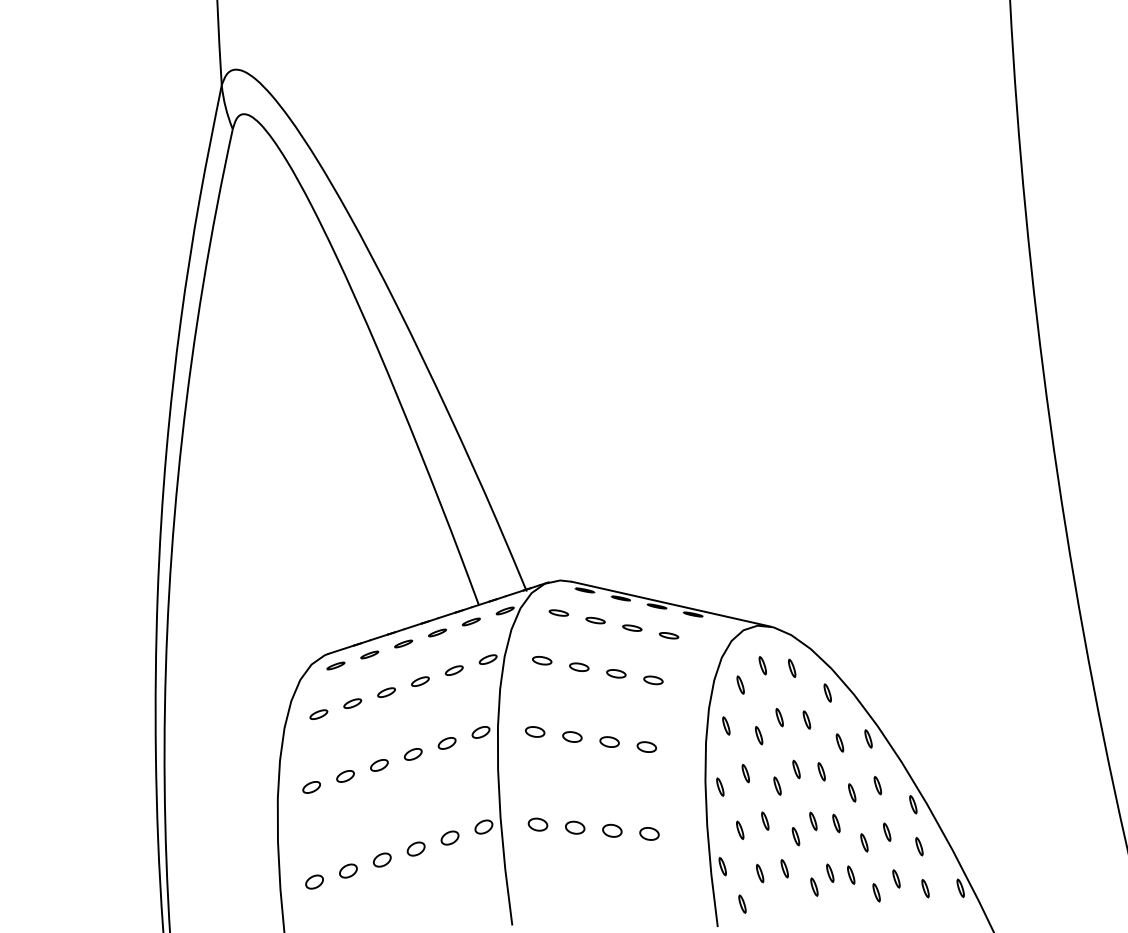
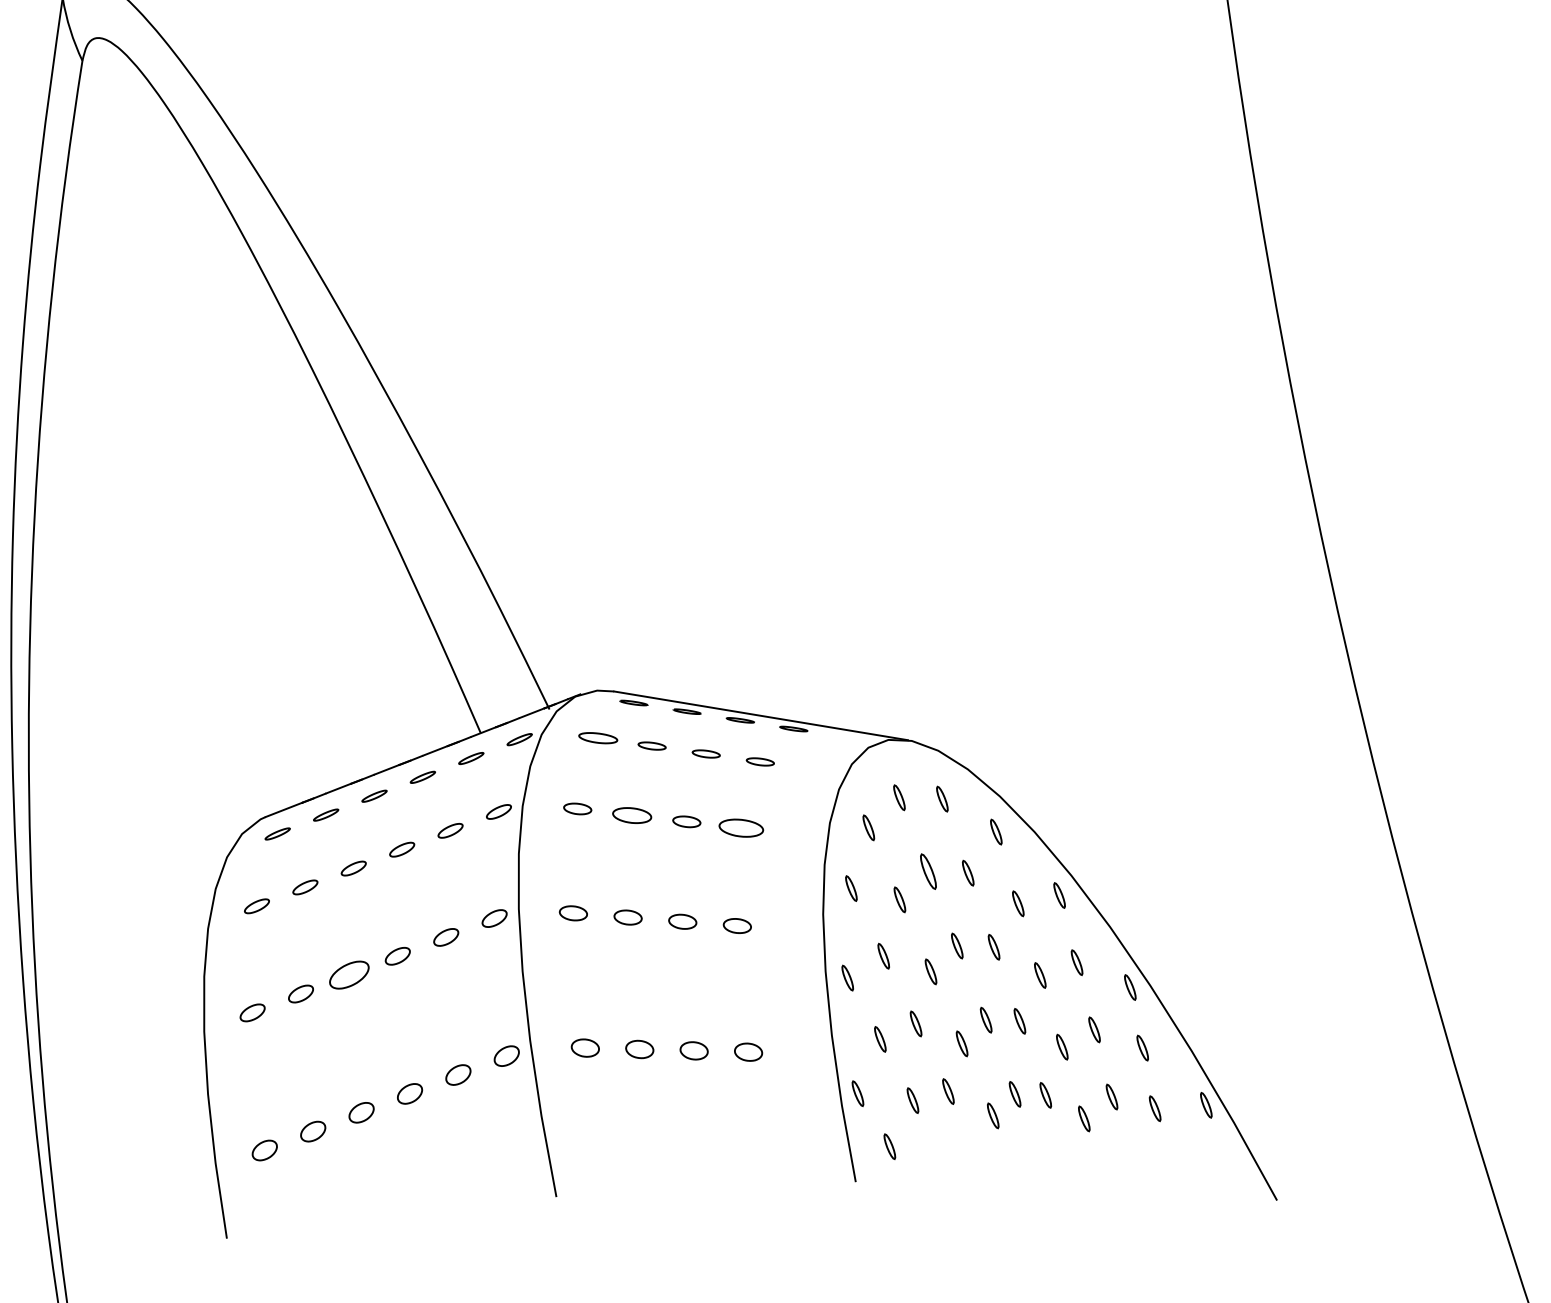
part: (558, 612) -> (597, 737), size x1.4
part: (579, 666) -> (632, 814), size x1.4
part: (653, 680) -> (741, 828), size x1.6
part: (779, 717) -> (928, 871), size x1.4
part: (379, 765) -> (349, 975), size x1.6

